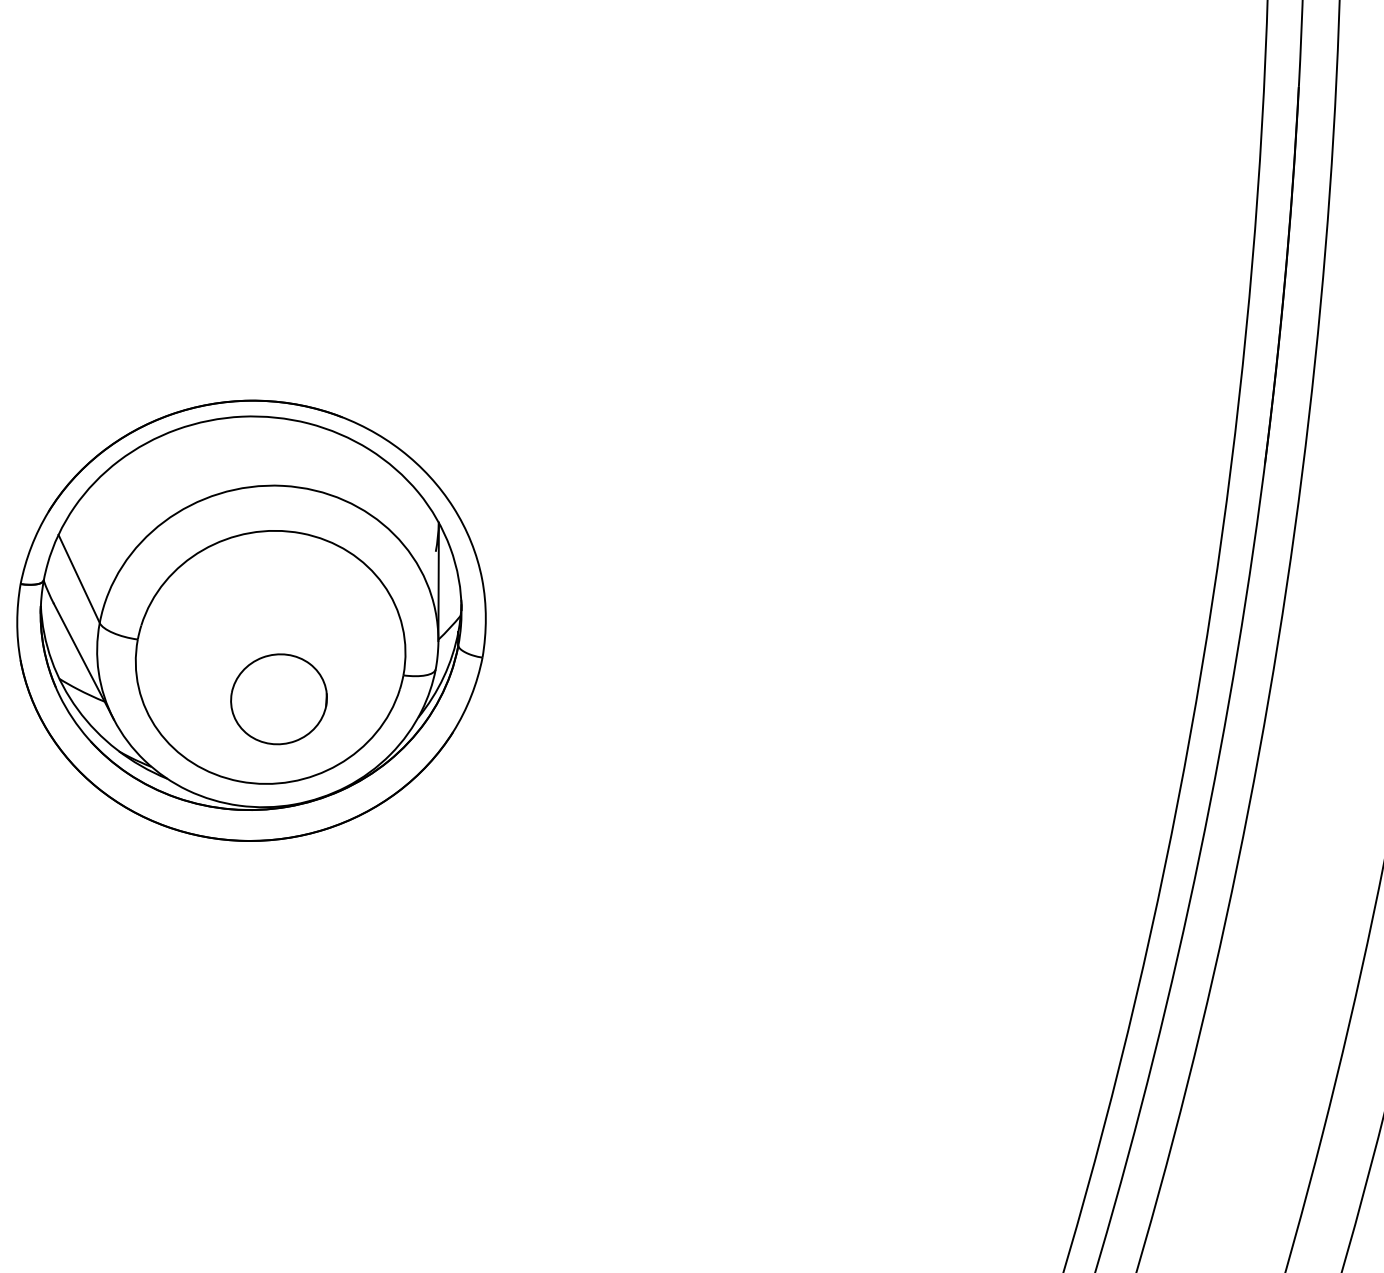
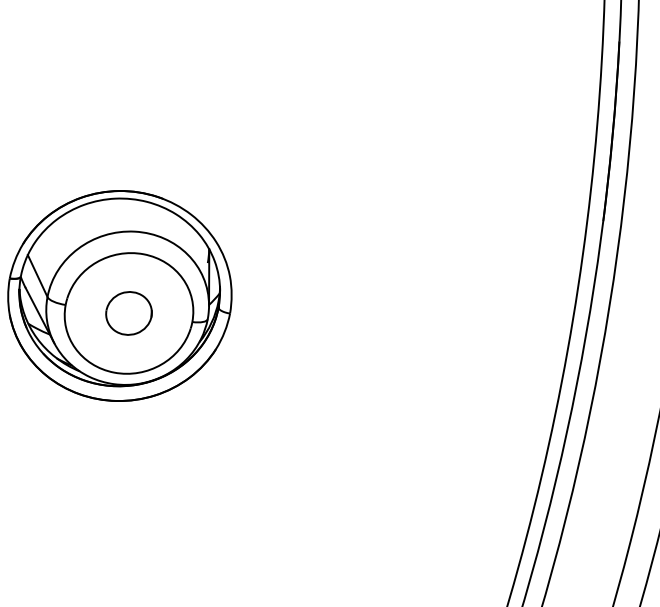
part: (277, 699) -> (128, 313), moved

